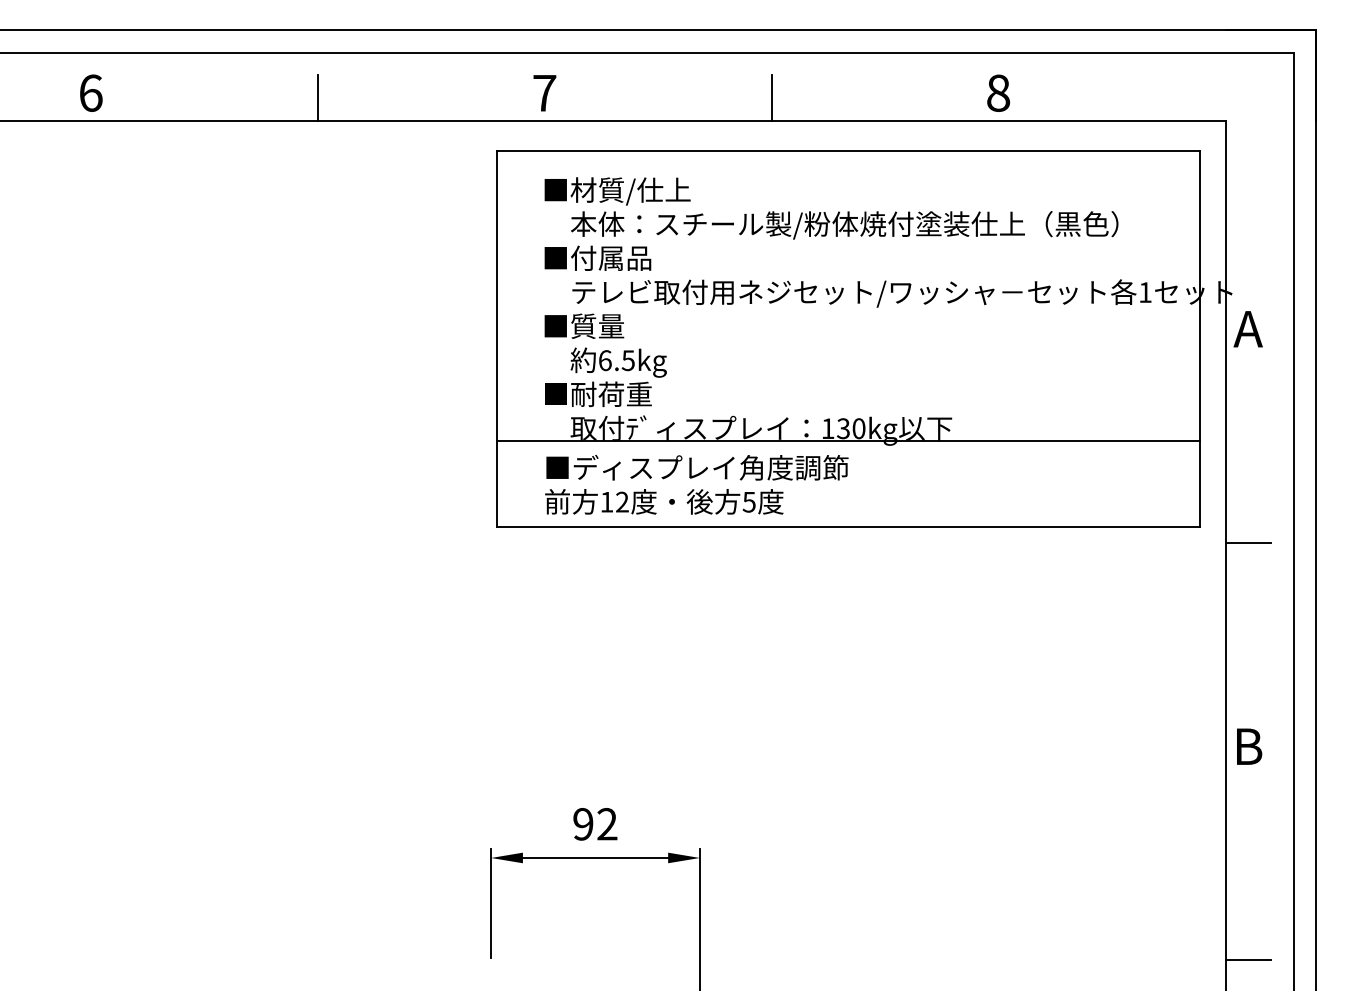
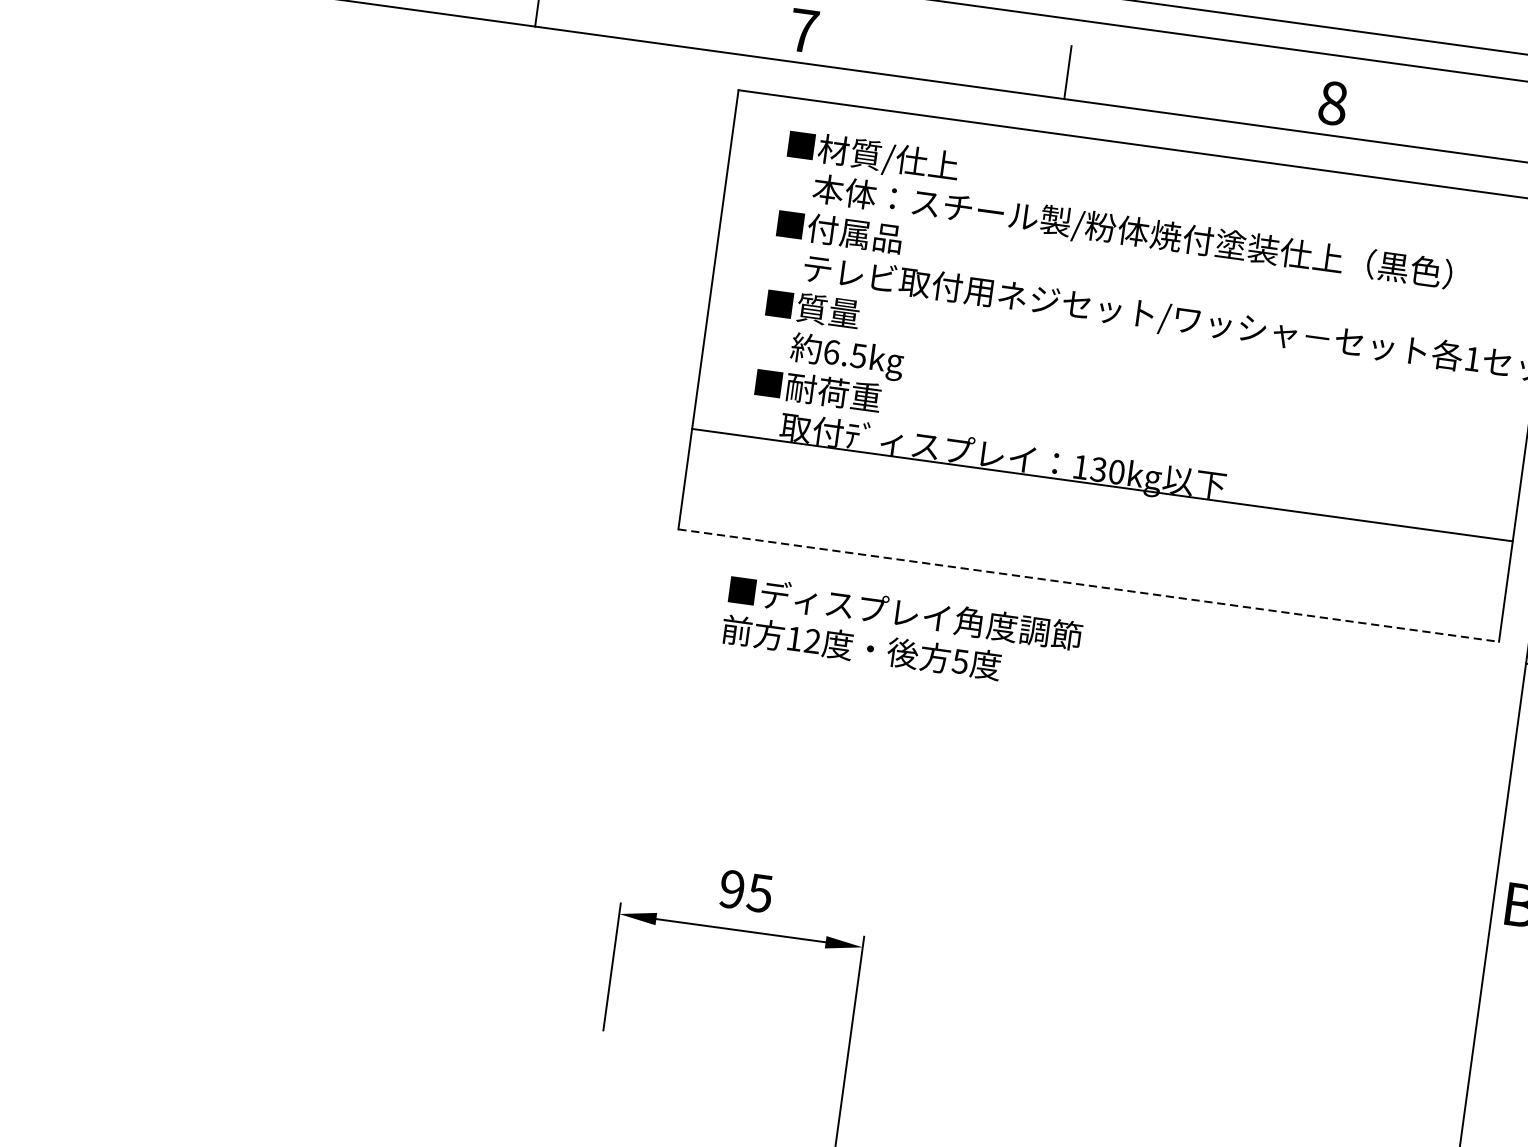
text: (696, 484) -> (901, 632), moved
line: (848, 527) -> (1088, 585), solid -> dashed
text: (607, 824) -> (760, 893), 92 -> 95

